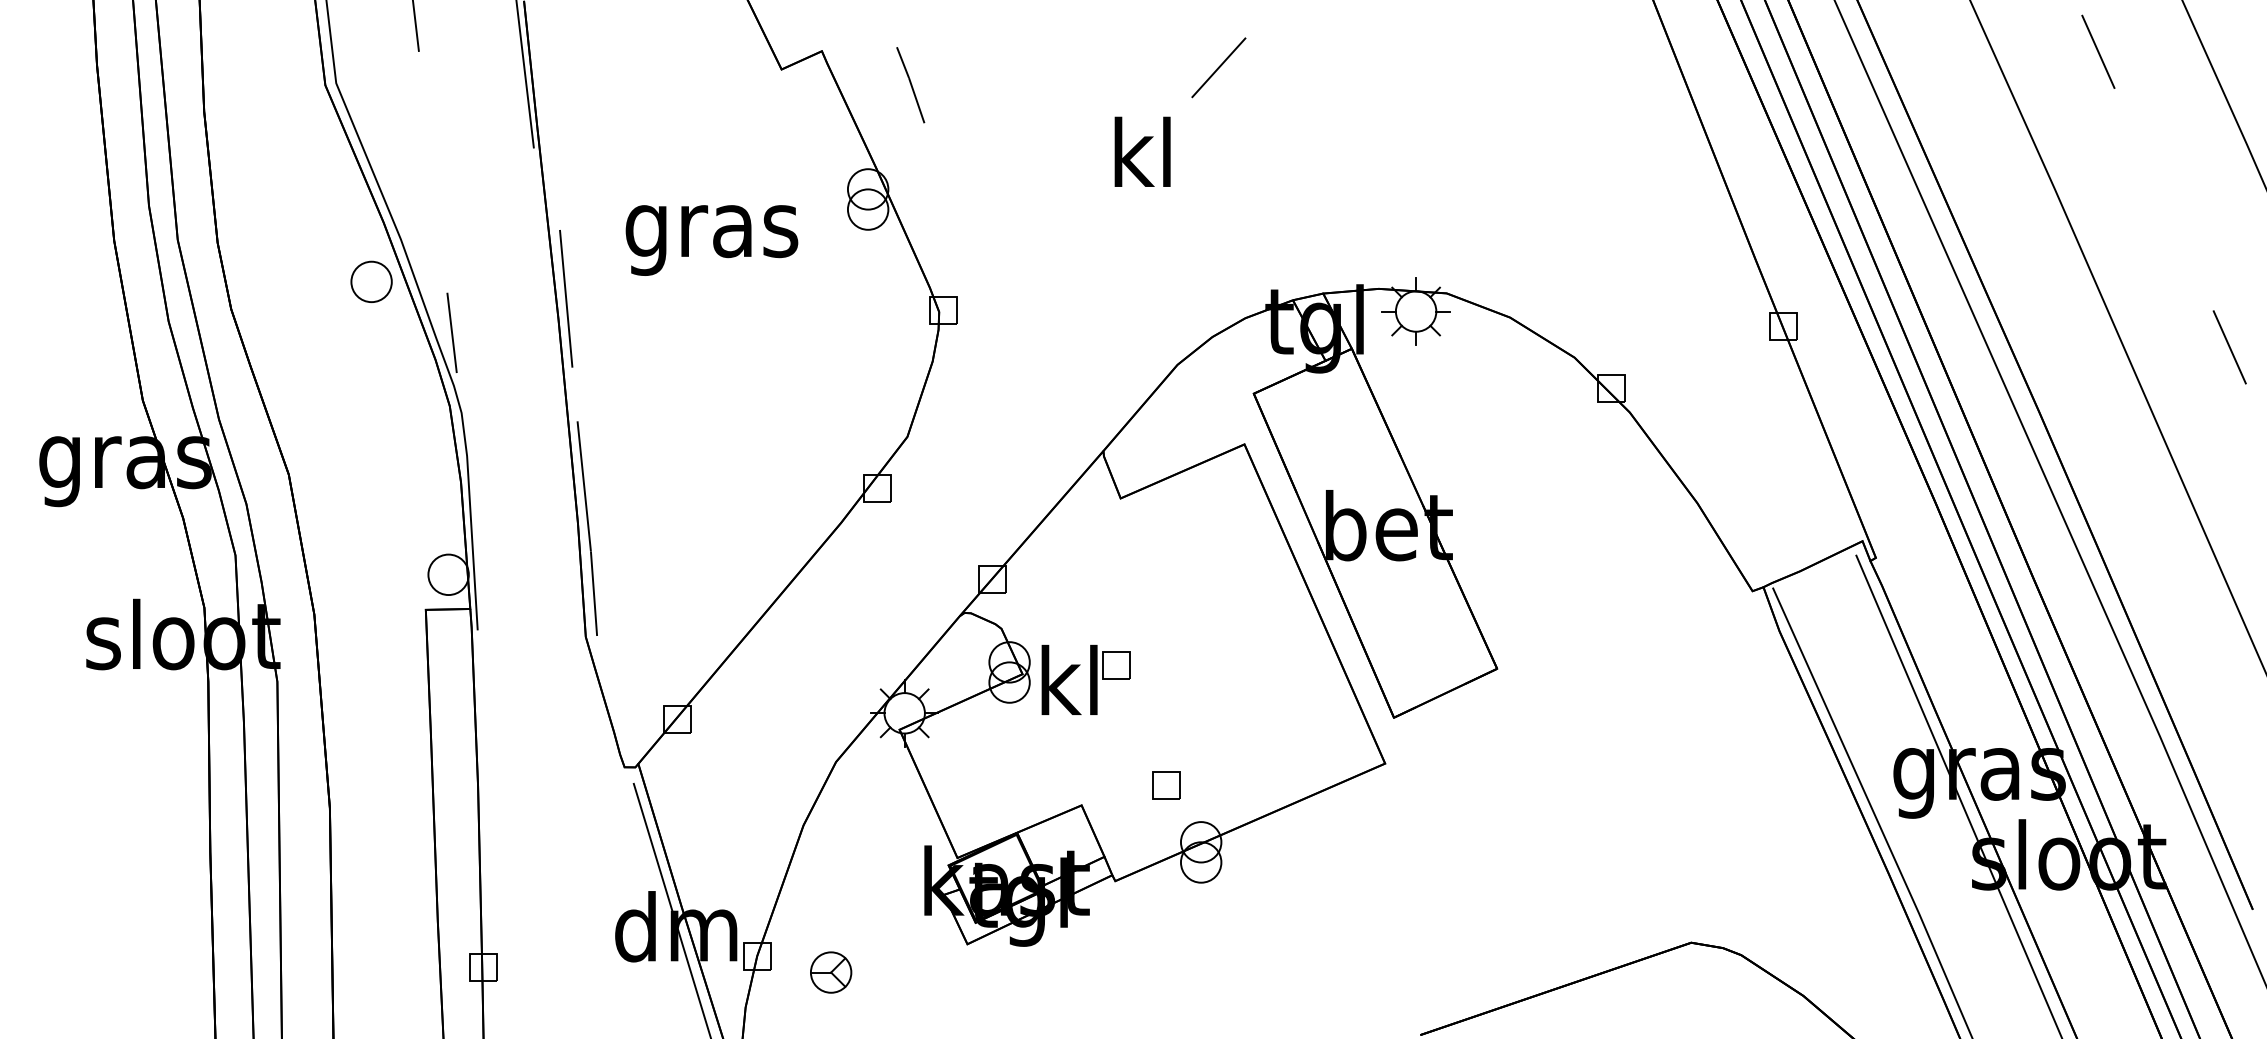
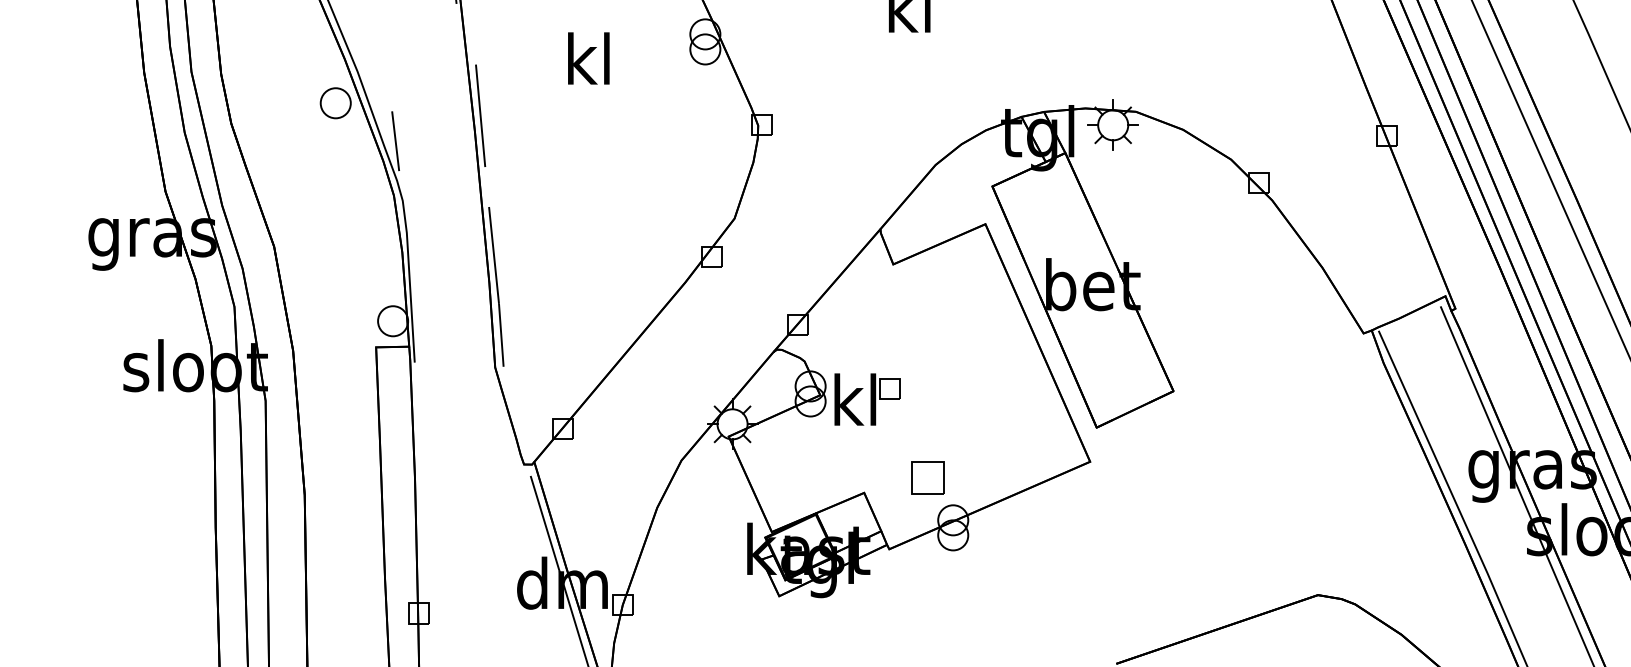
text: (711, 230) -> (588, 64), gras -> kl
part: (1166, 785) -> (927, 478), size x1.6
part: (831, 972) -> (678, 617), removed

